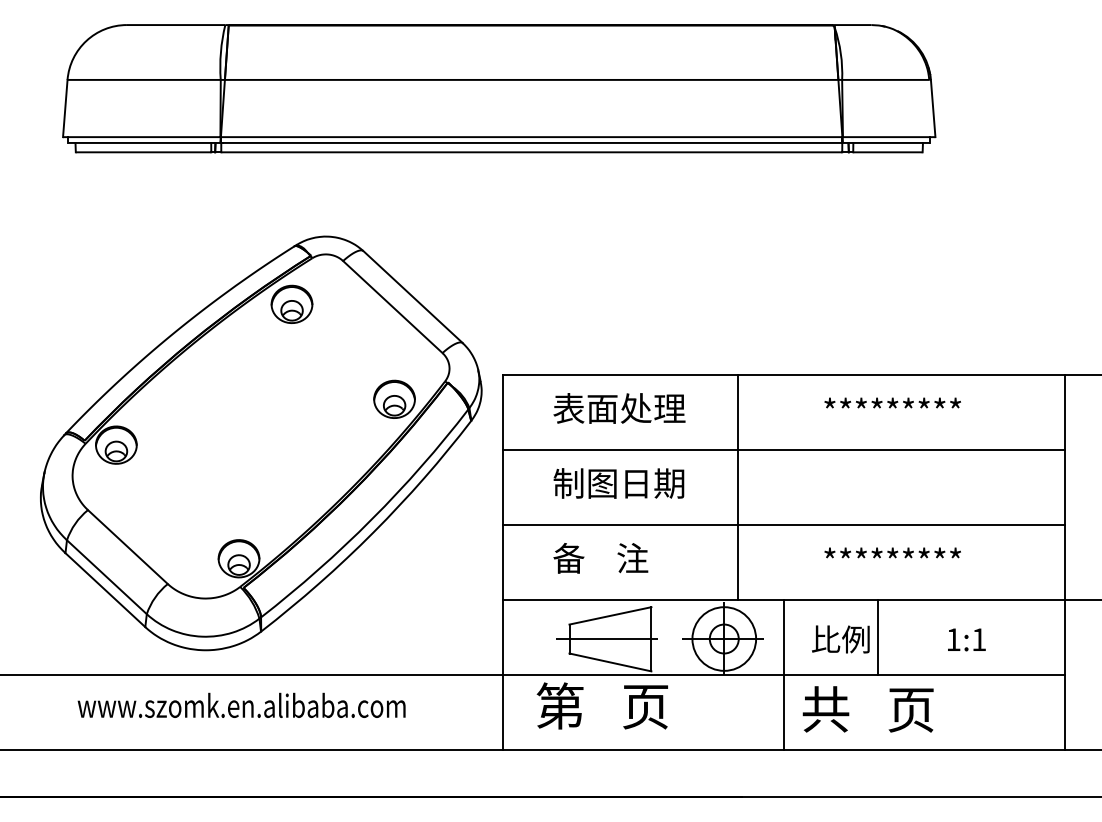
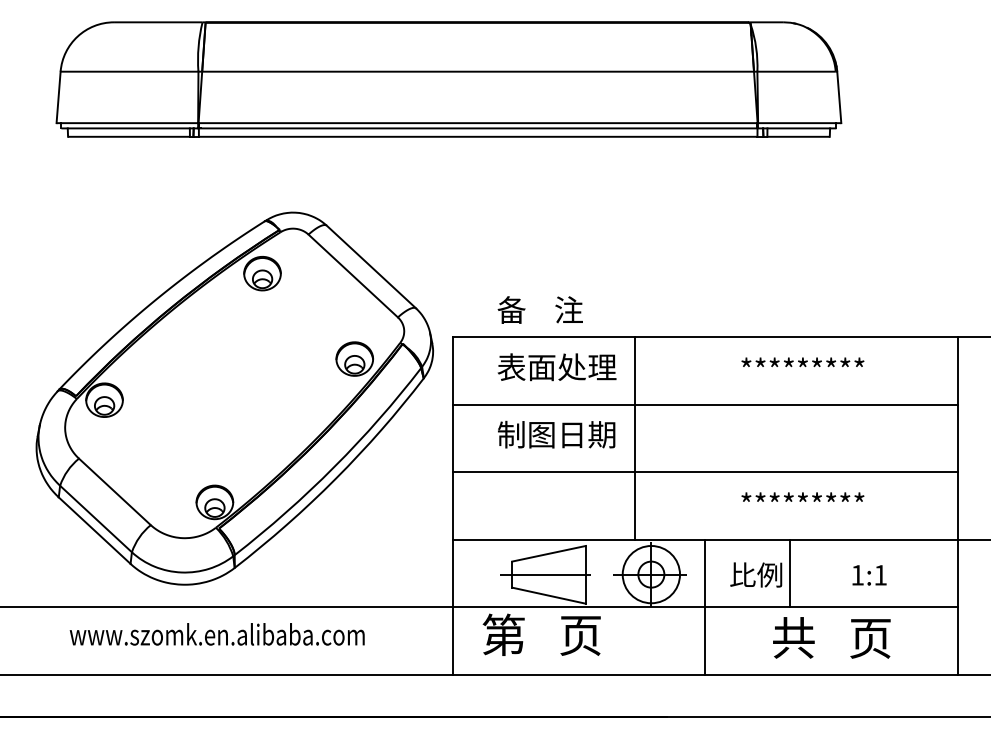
line: (737, 487) -> (635, 438), moved
text: (599, 557) -> (539, 309), moved
text: (867, 708) -> (831, 637), moved

